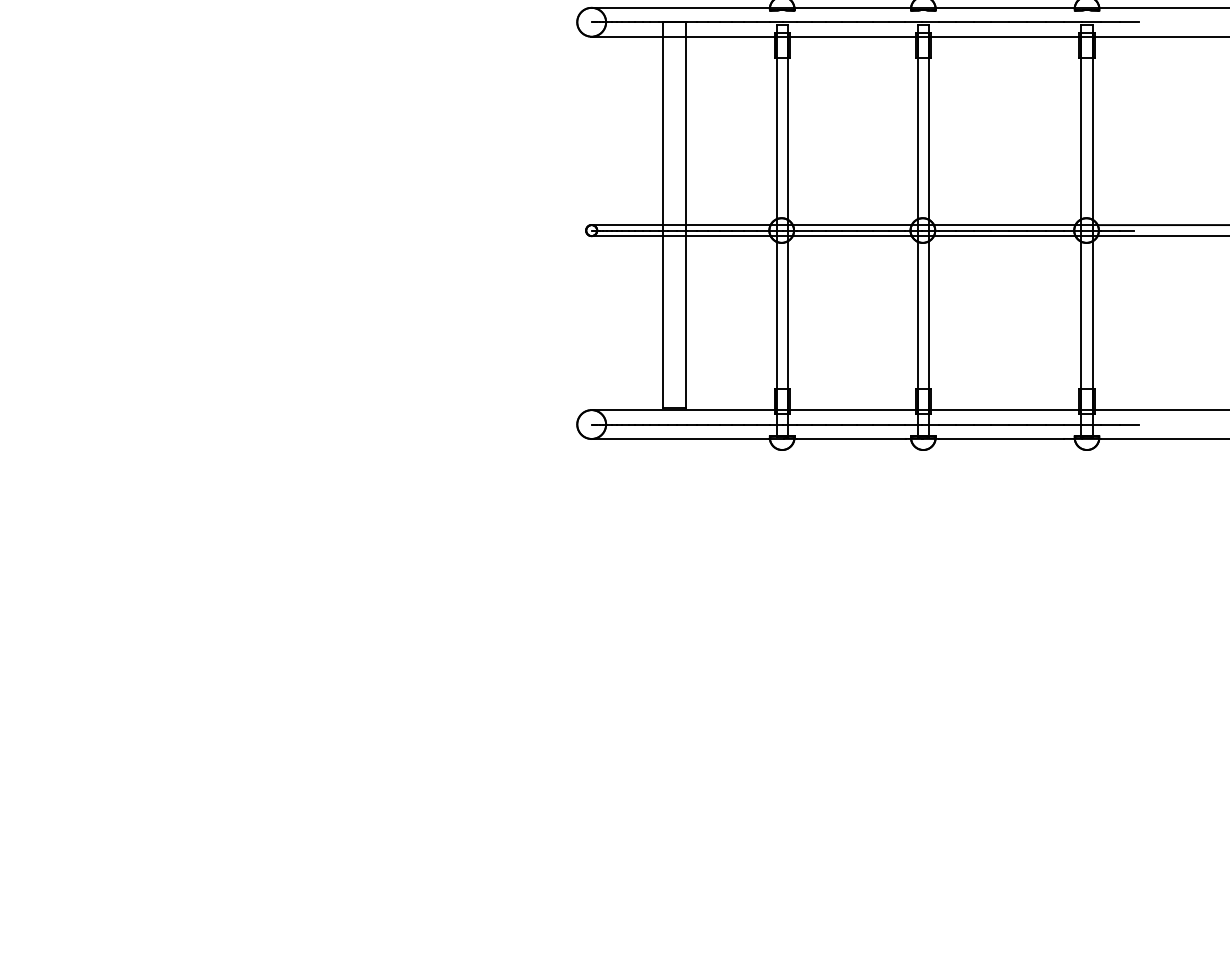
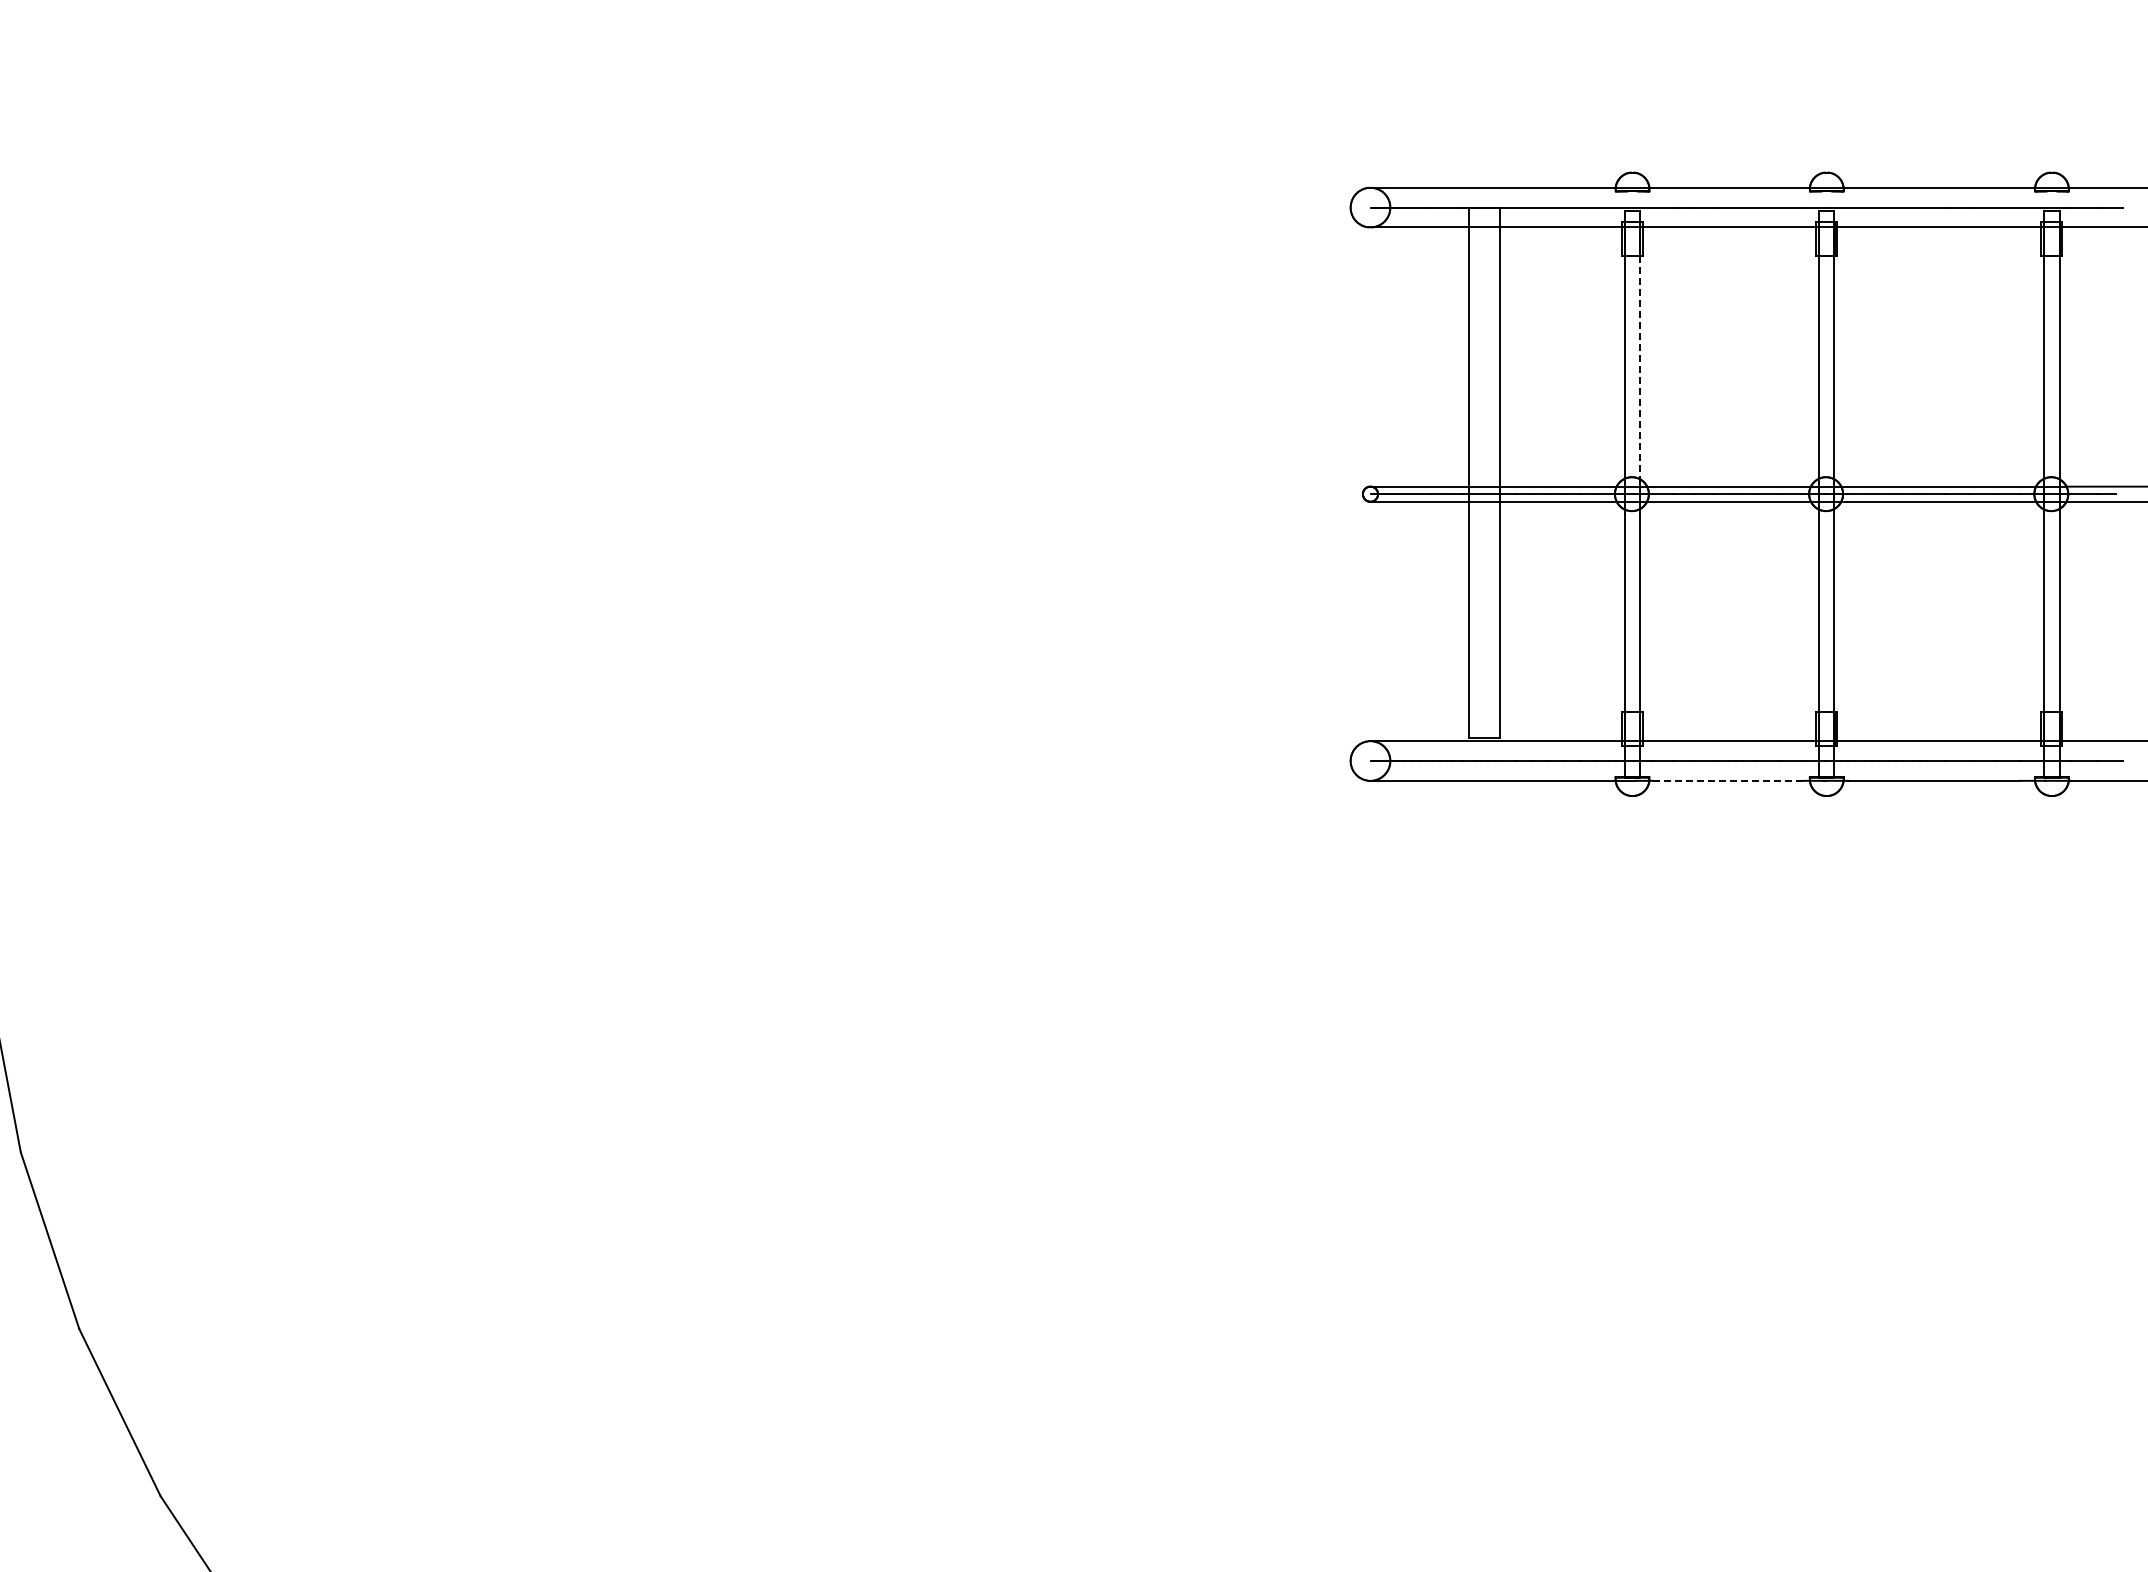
line: (787, 138) -> (1640, 367), solid -> dashed
line: (851, 438) -> (1728, 780), solid -> dashed

